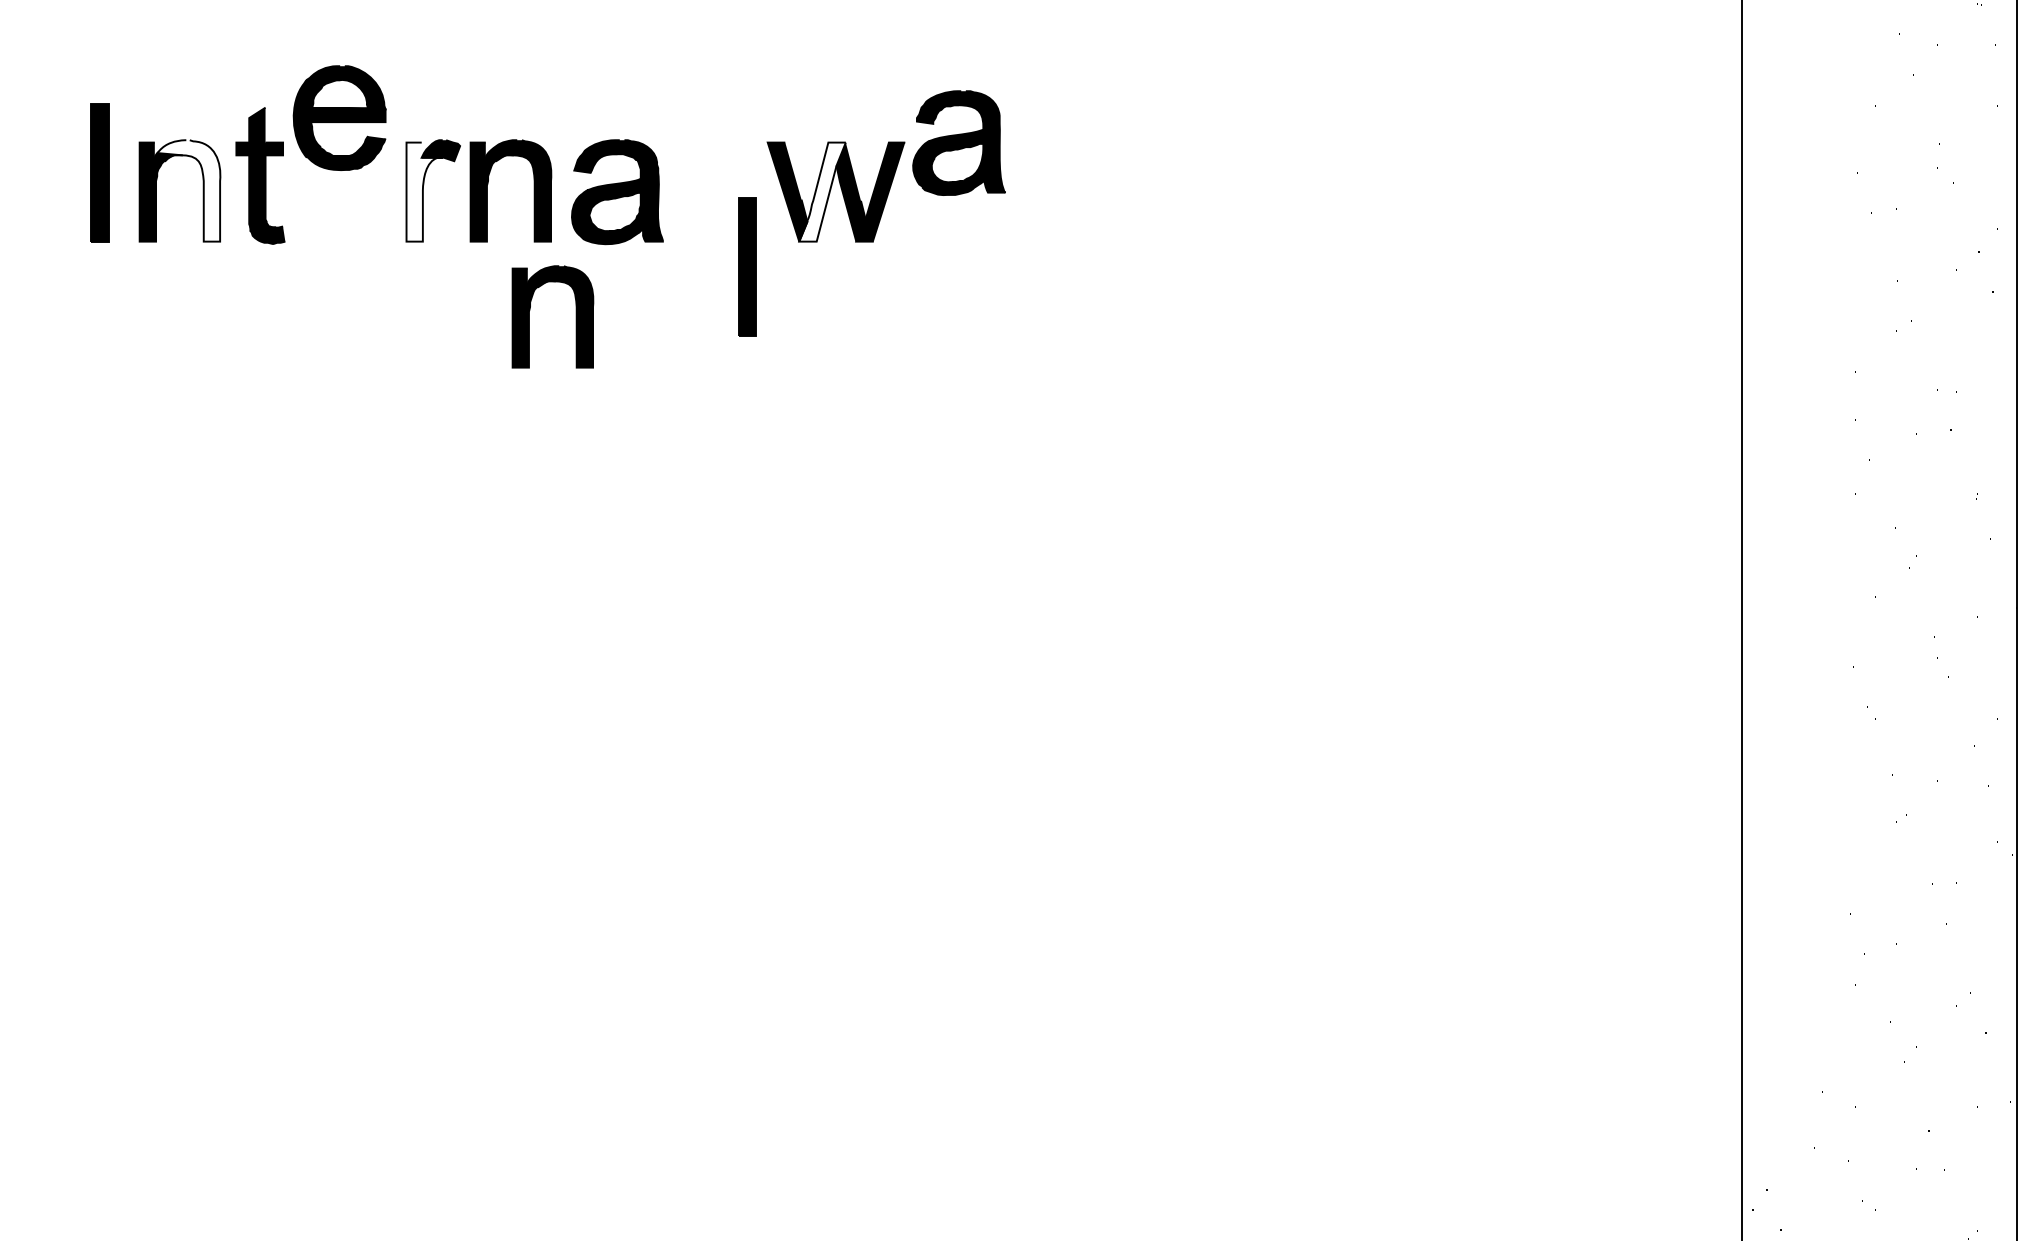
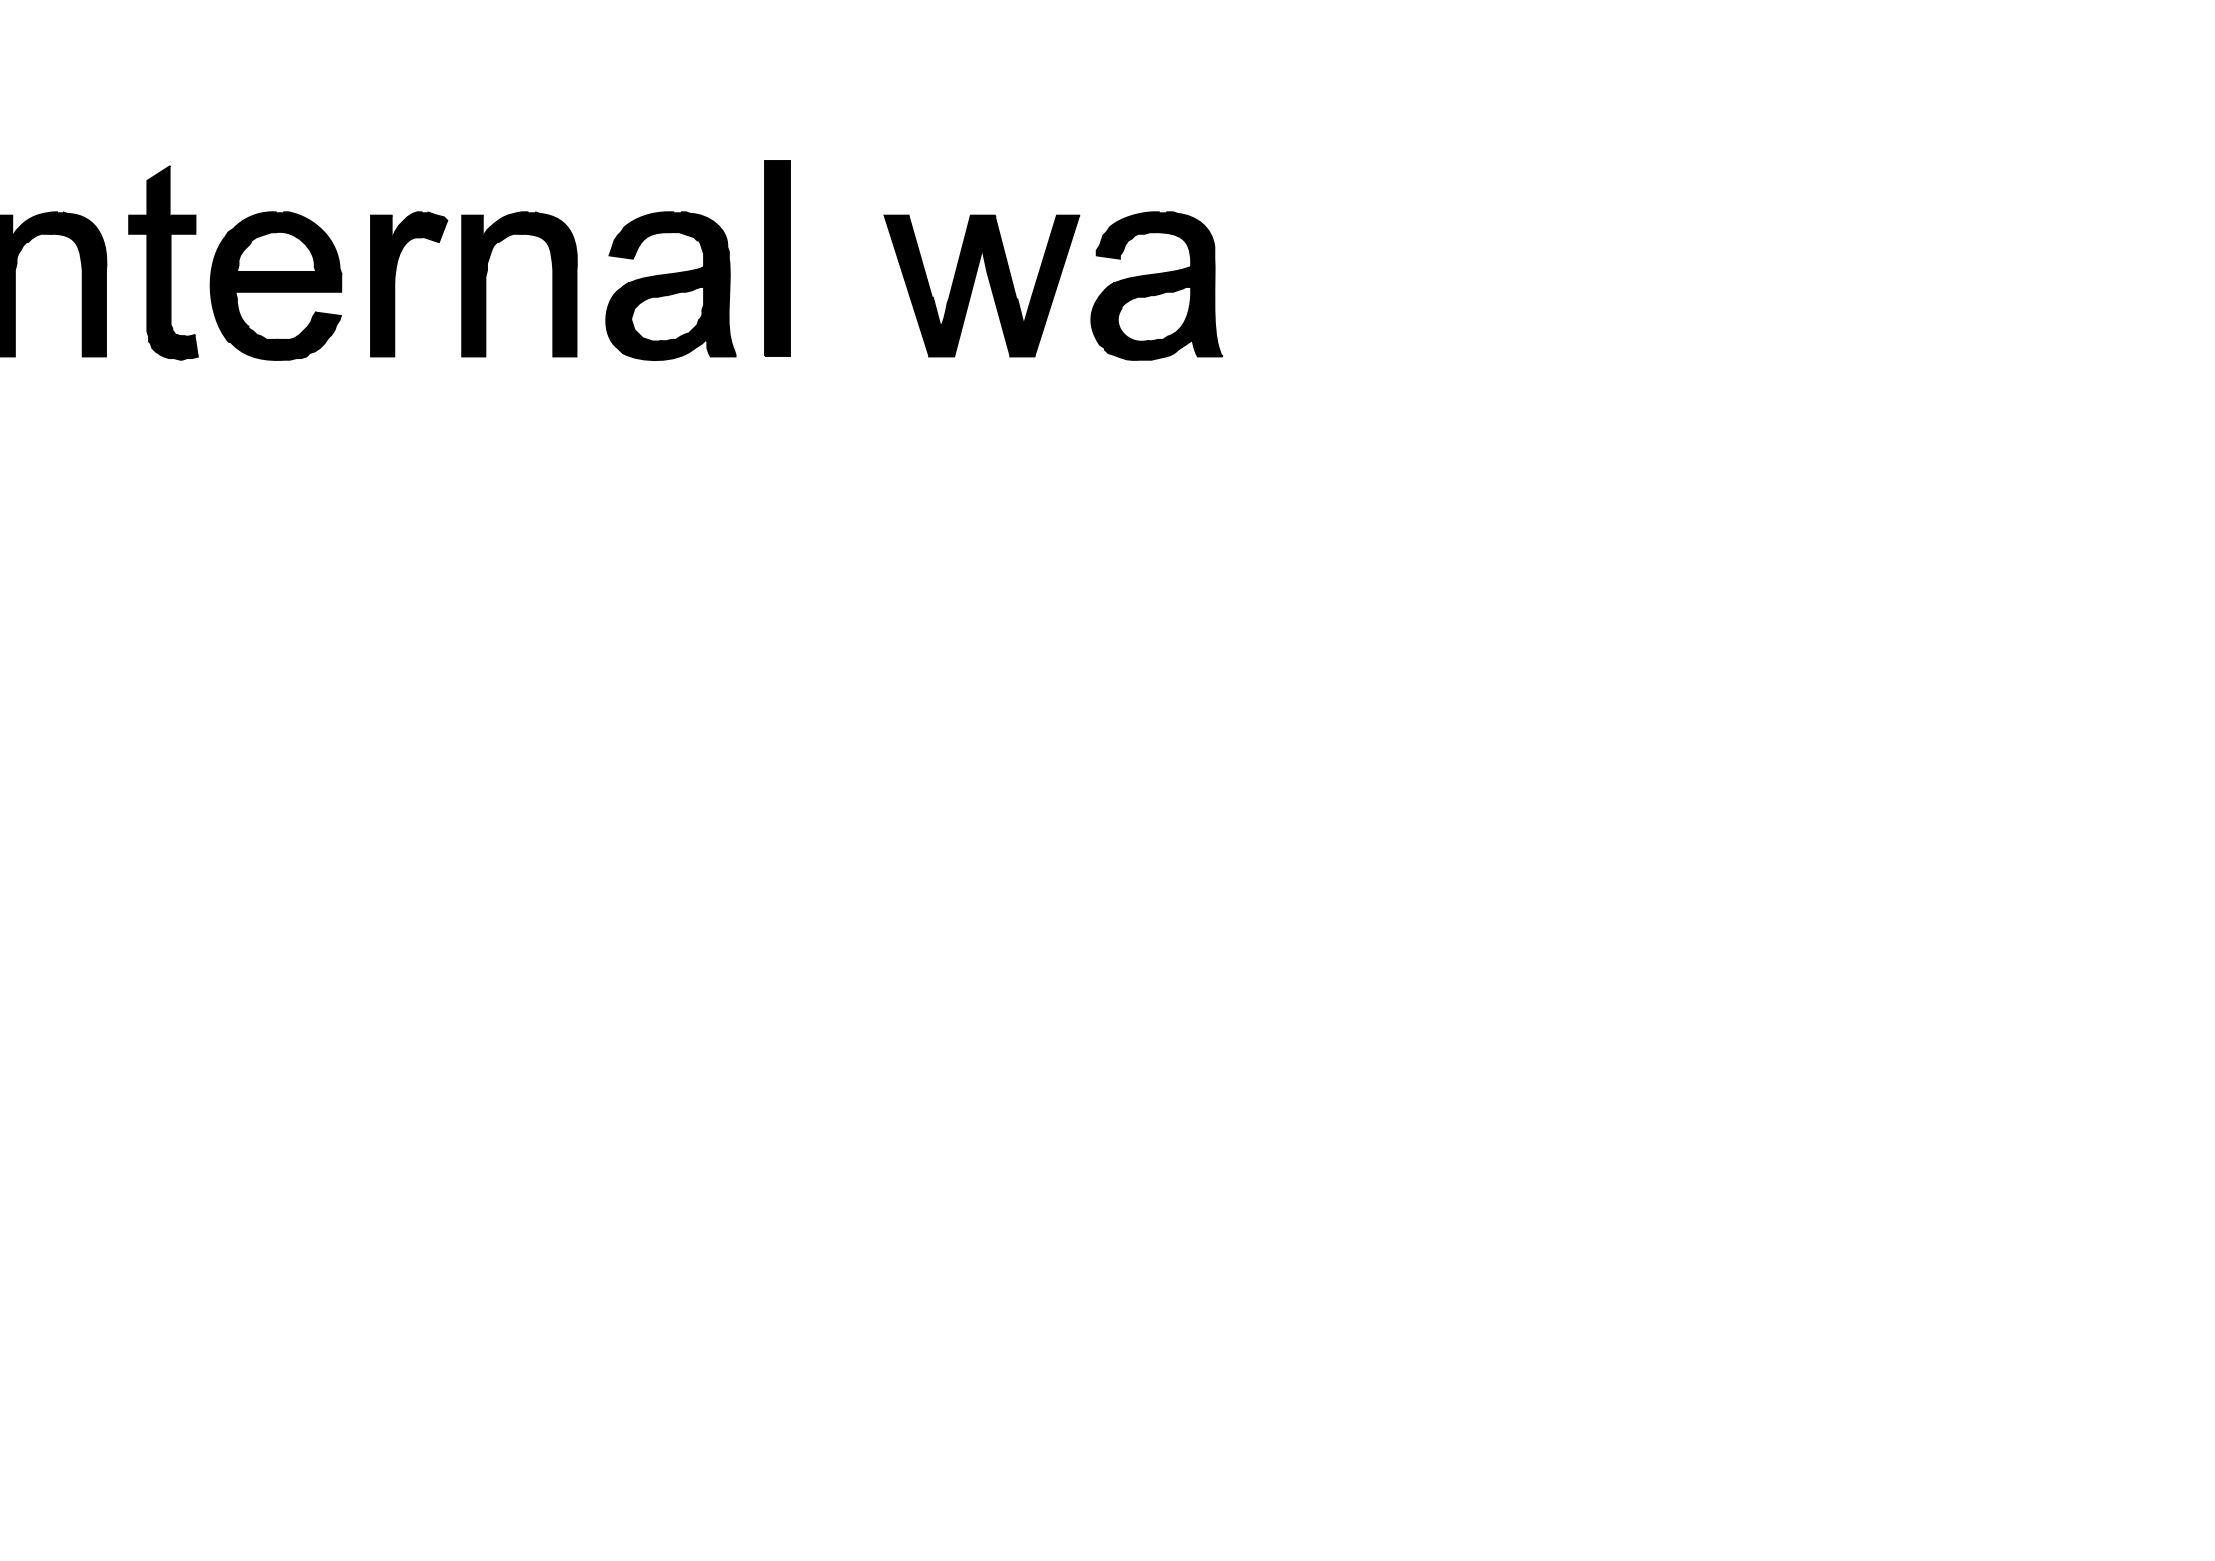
part: (339, 117) -> (275, 285), moved
part: (958, 142) -> (1155, 285), moved
fill: (188, 190) -> (61, 283), added
fill: (424, 191) -> (396, 285), added
fill: (822, 191) -> (962, 285), added
part: (747, 266) -> (777, 258), moved
part: (530, 310) -> (547, 454), removed

